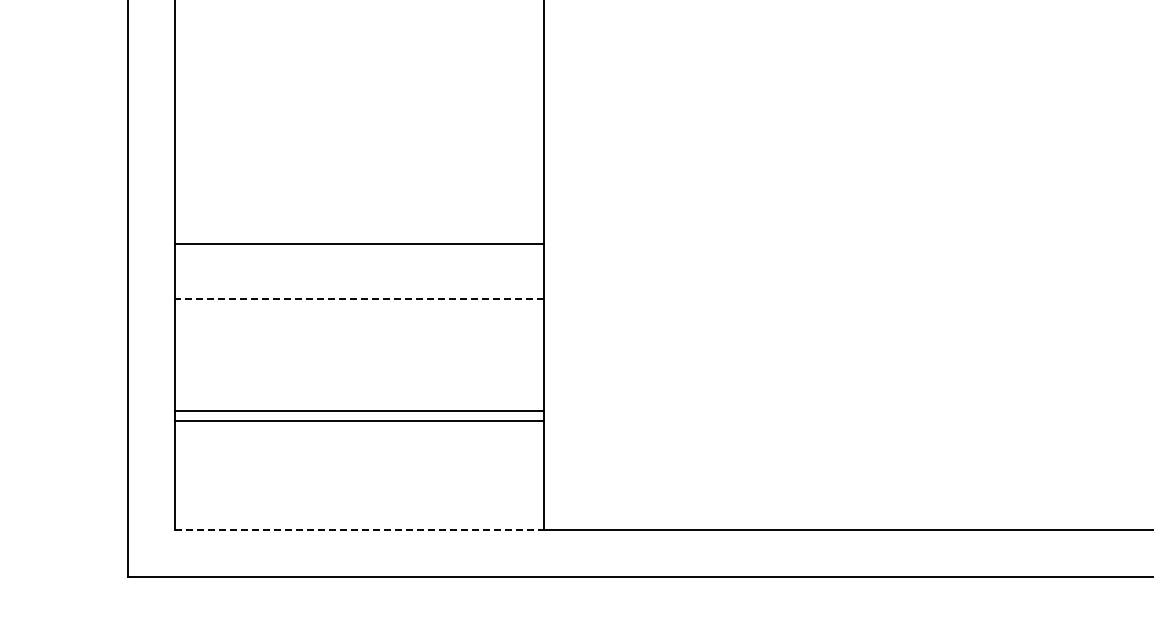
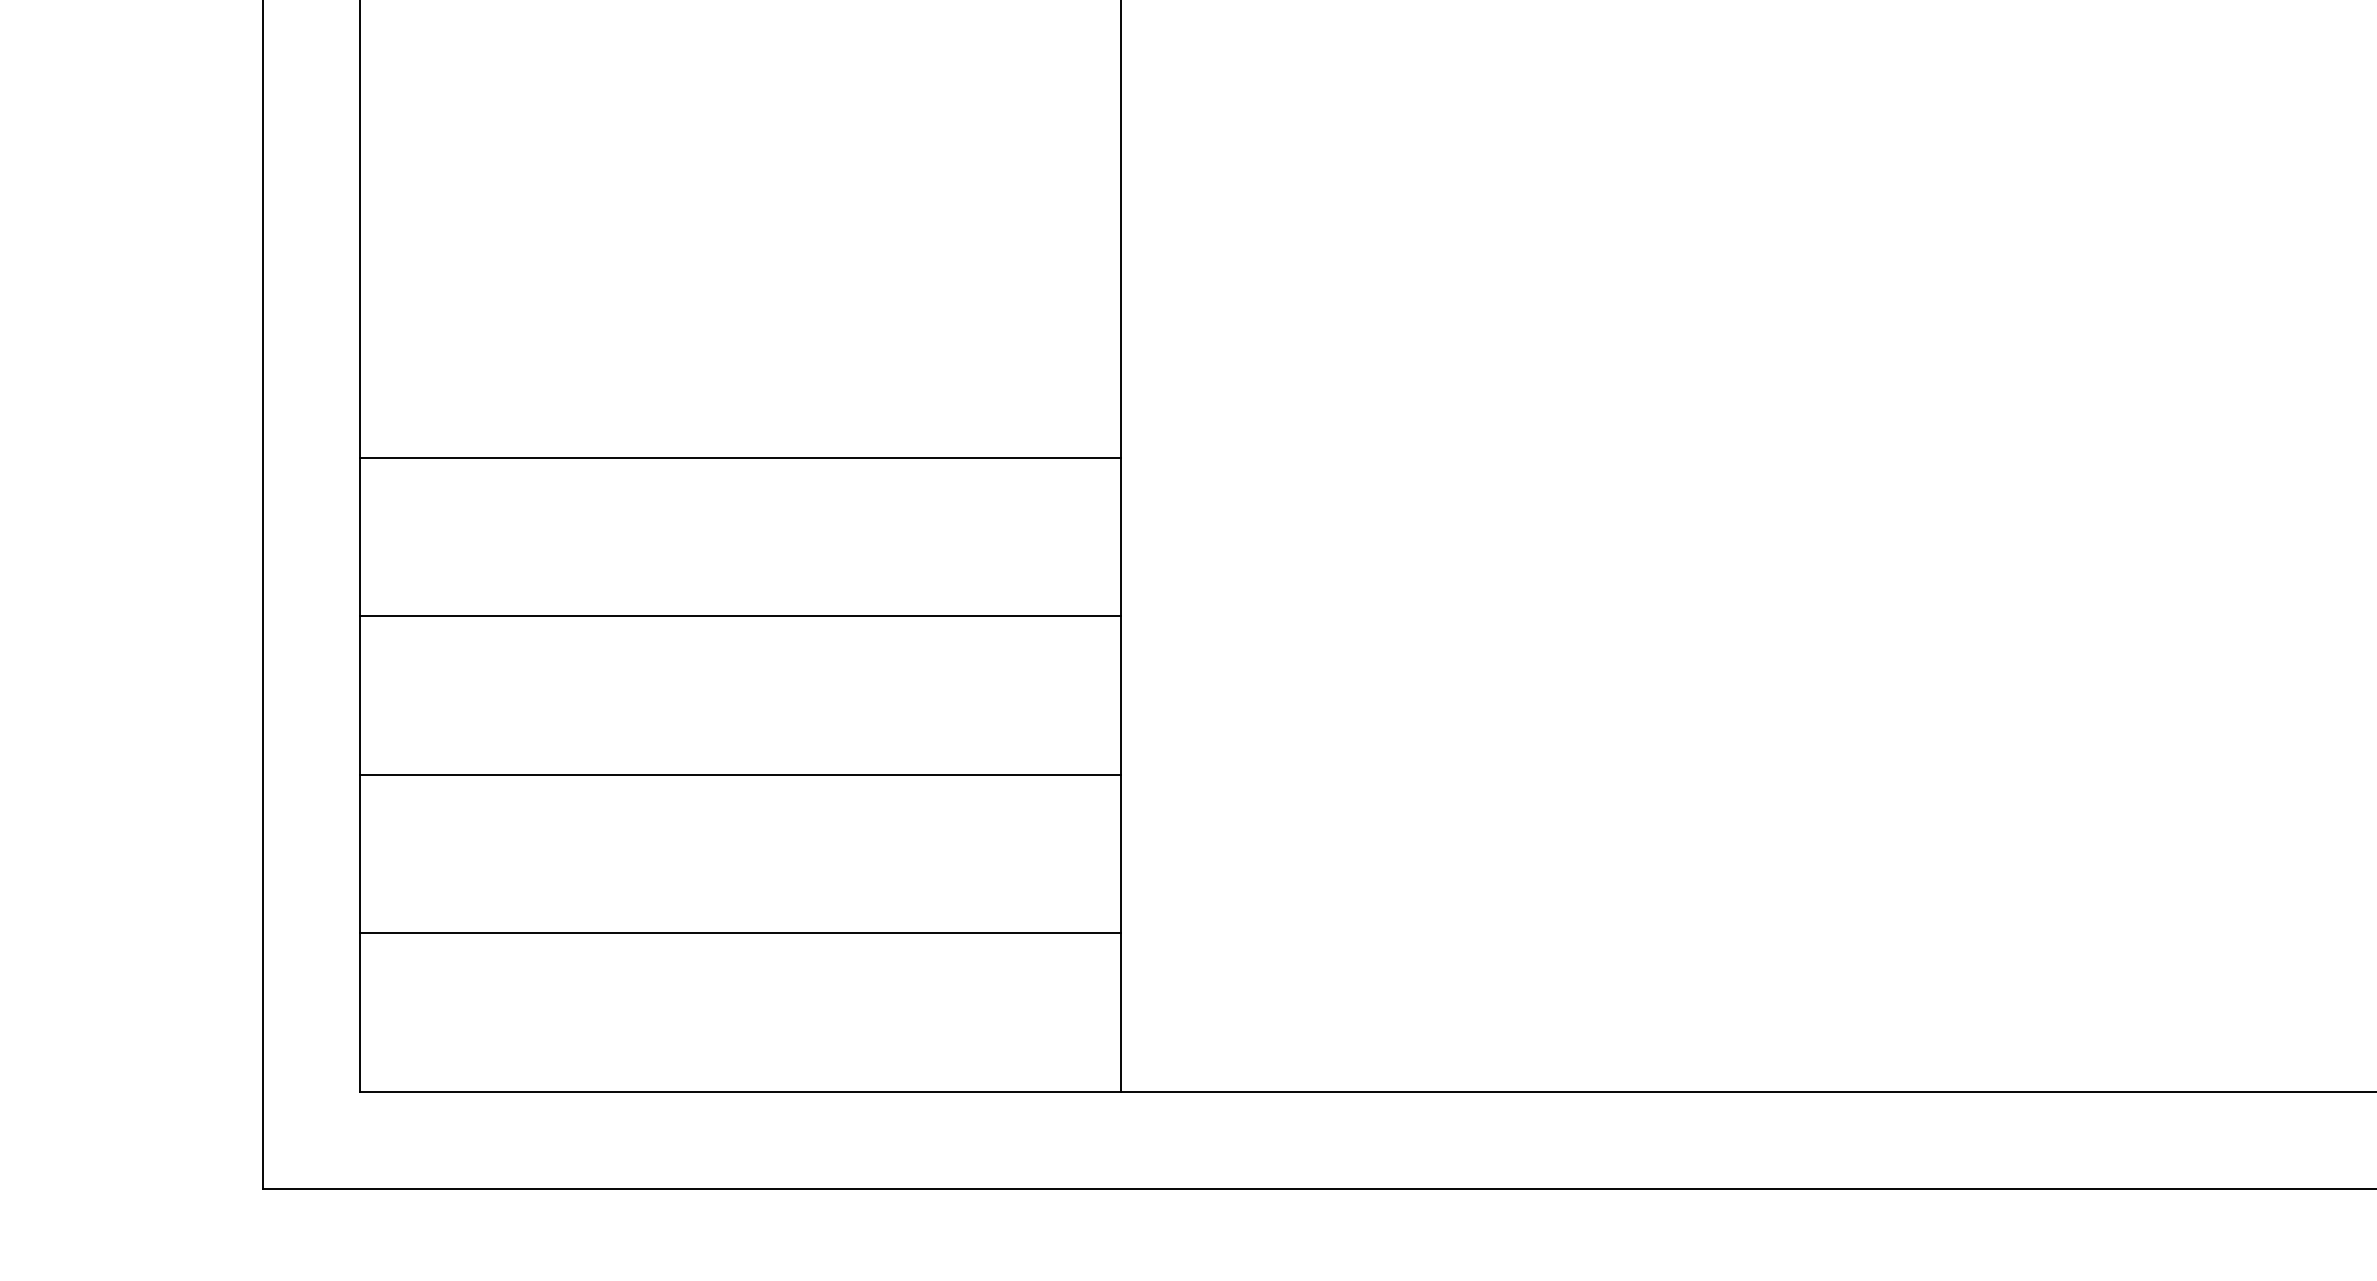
line: (359, 244) -> (740, 458), moved
line: (359, 299) -> (740, 616), dashed -> solid
line: (359, 411) -> (740, 775), moved
line: (359, 421) -> (740, 934), moved
line: (359, 530) -> (740, 1092), dashed -> solid

